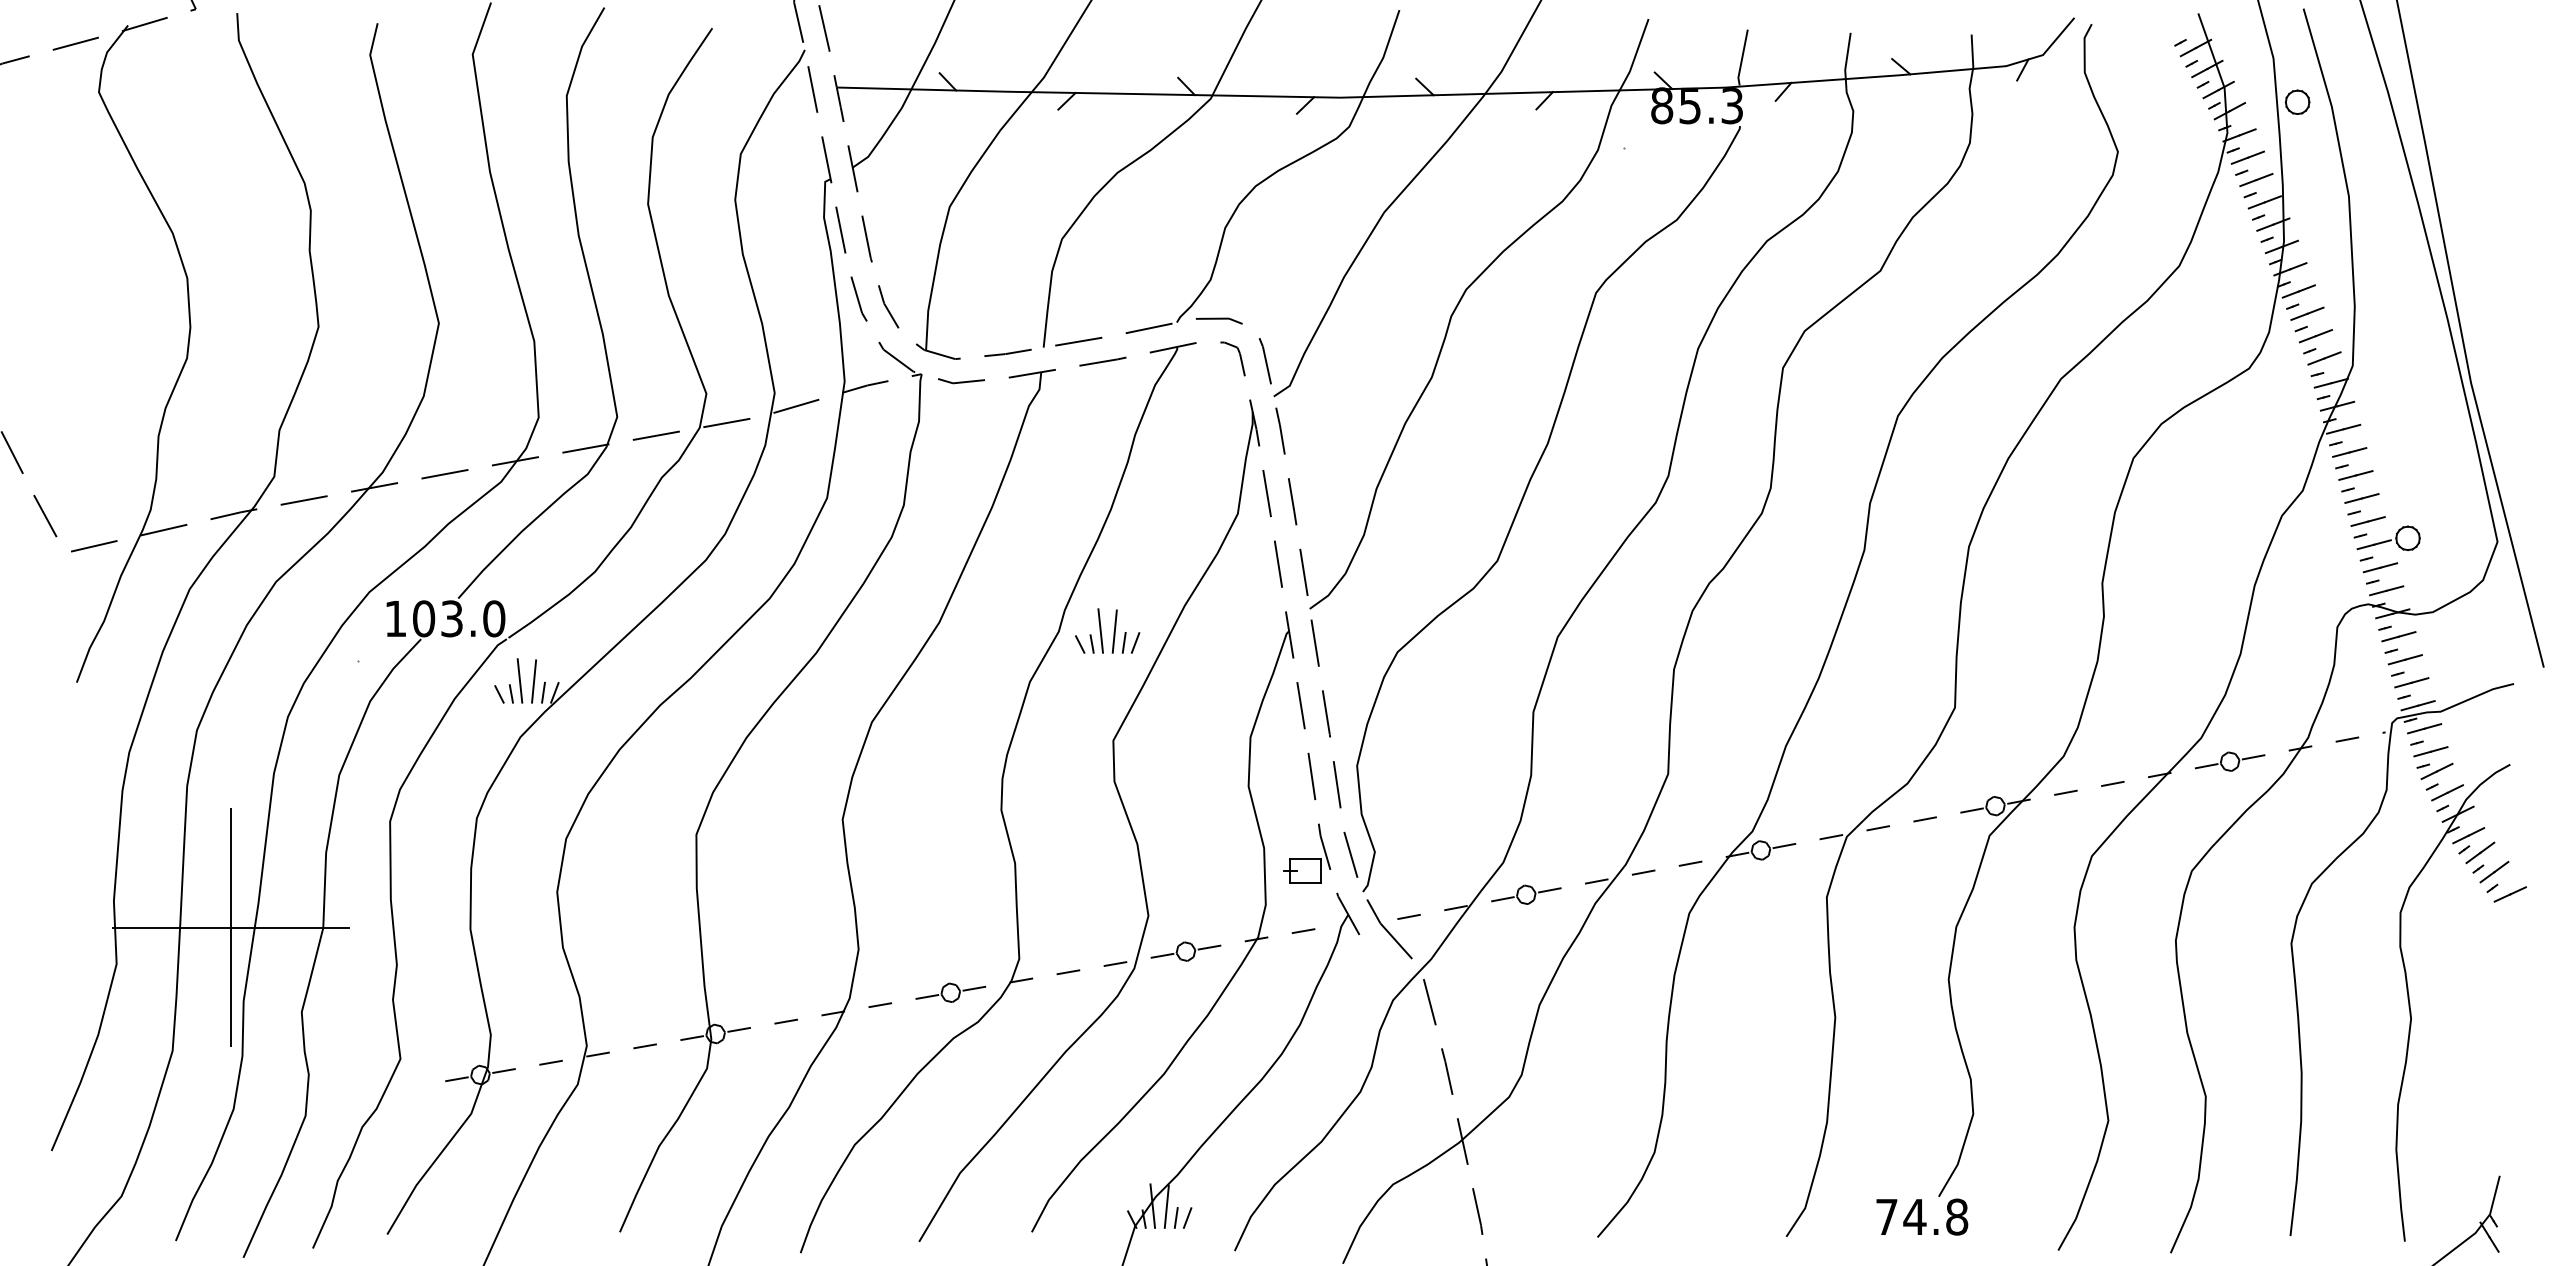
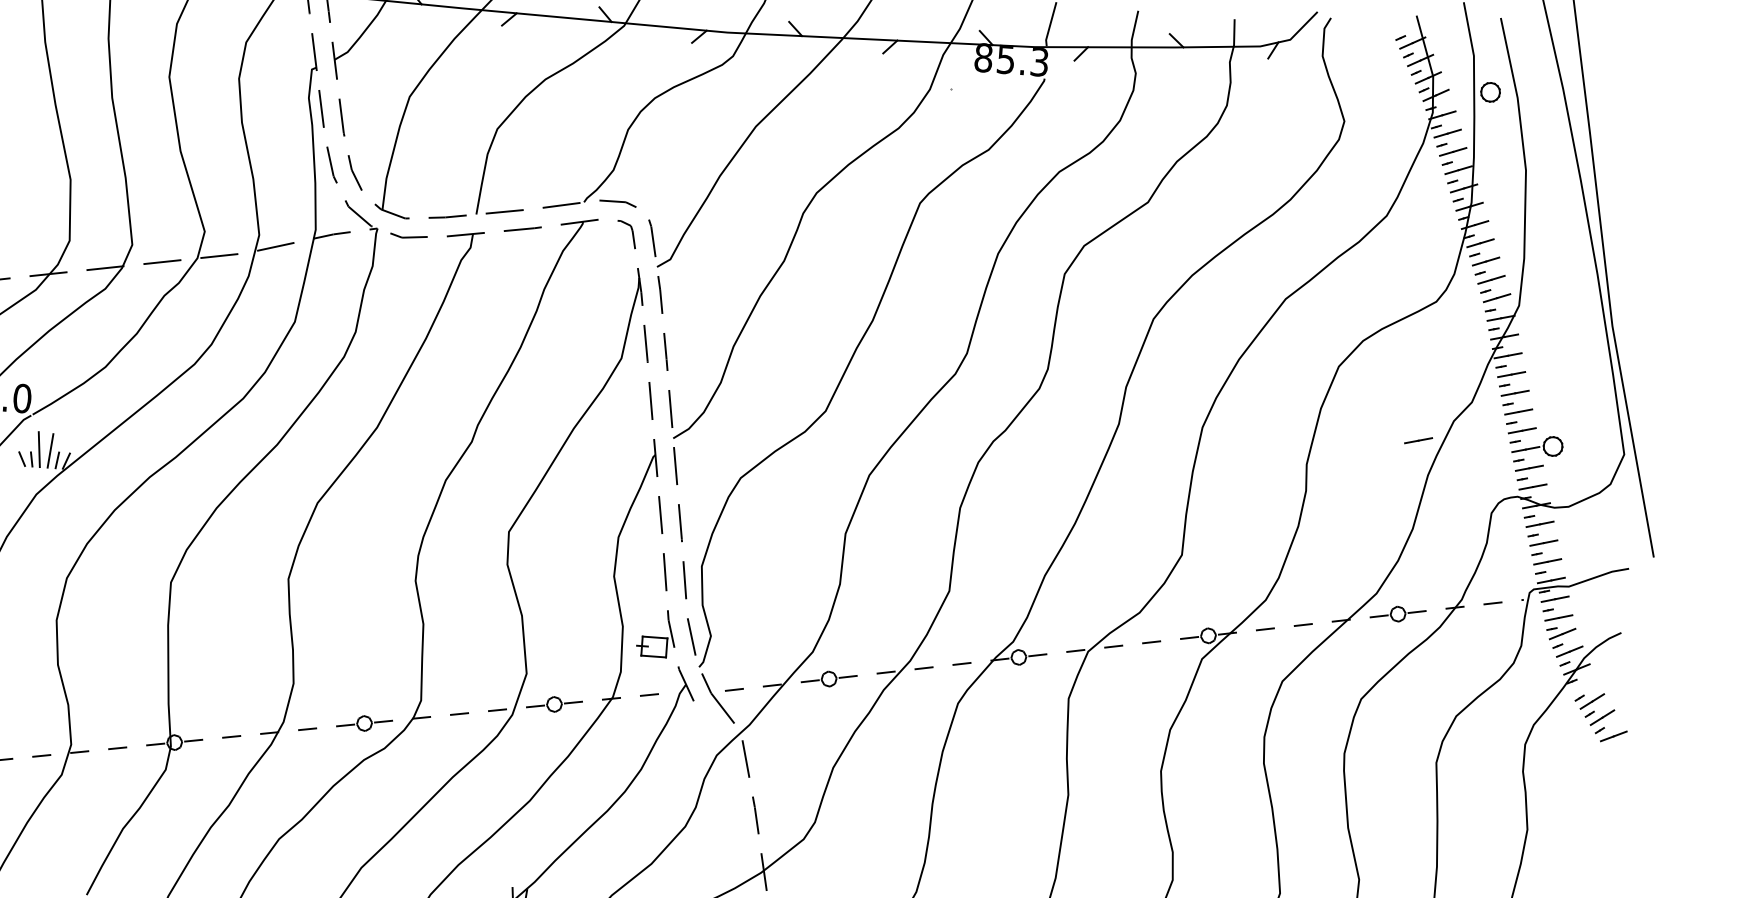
line: (2239, 543) -> (1418, 440), added
part: (1107, 630) -> (510, 443), removed
line: (2468, 835) -> (1583, 686), removed

